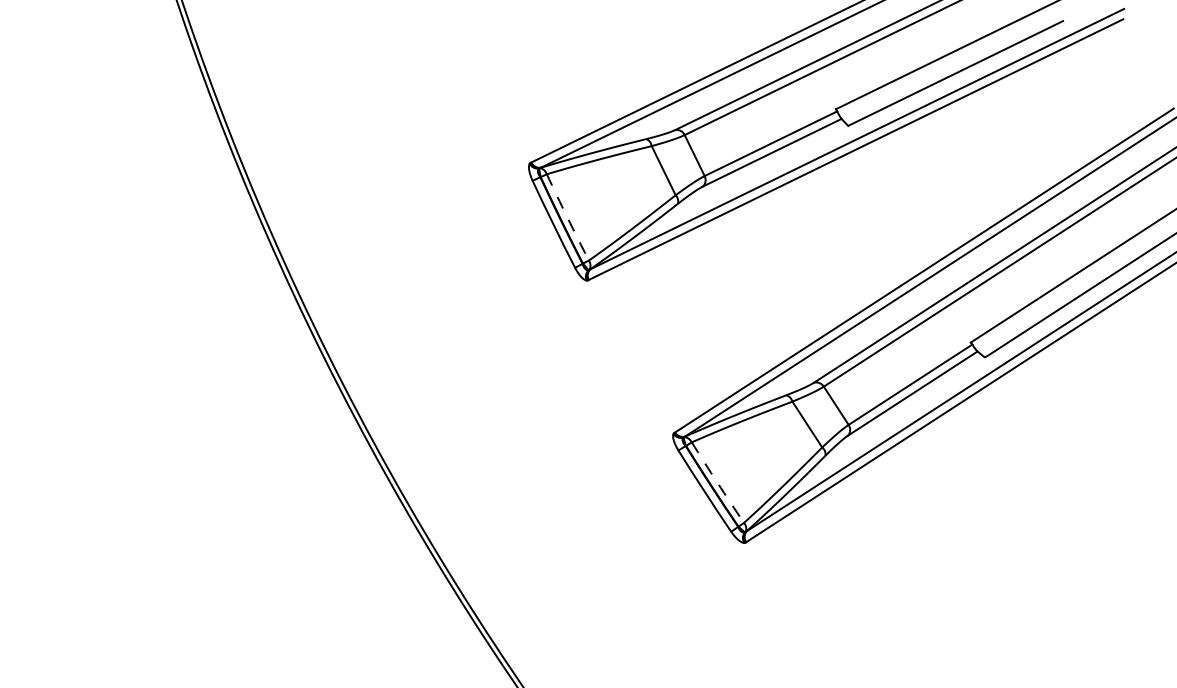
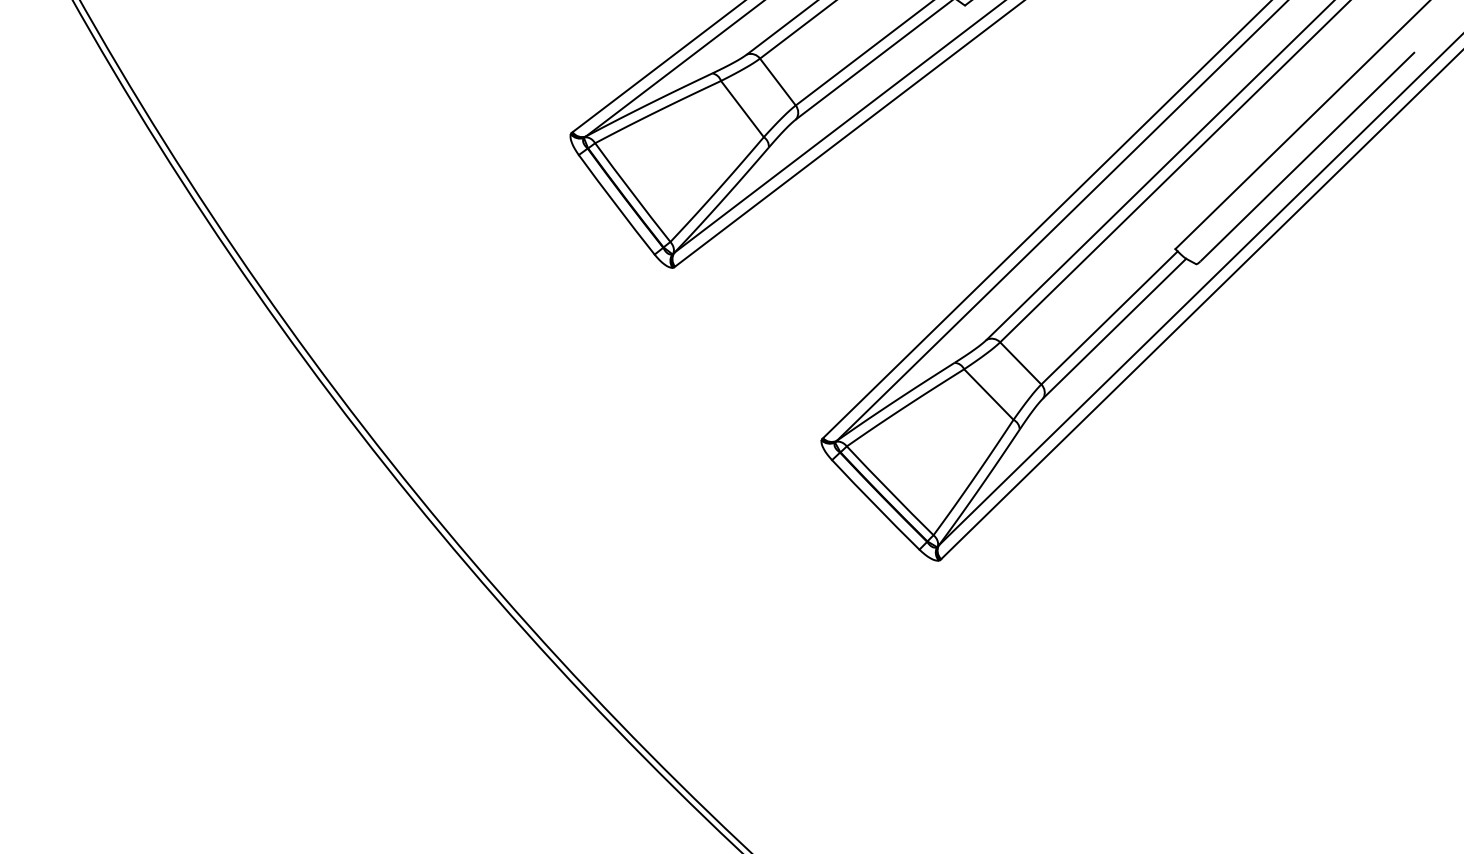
arc: (567, 217) -> (632, 192), dashed -> solid
arc: (717, 482) -> (889, 490), dashed -> solid

